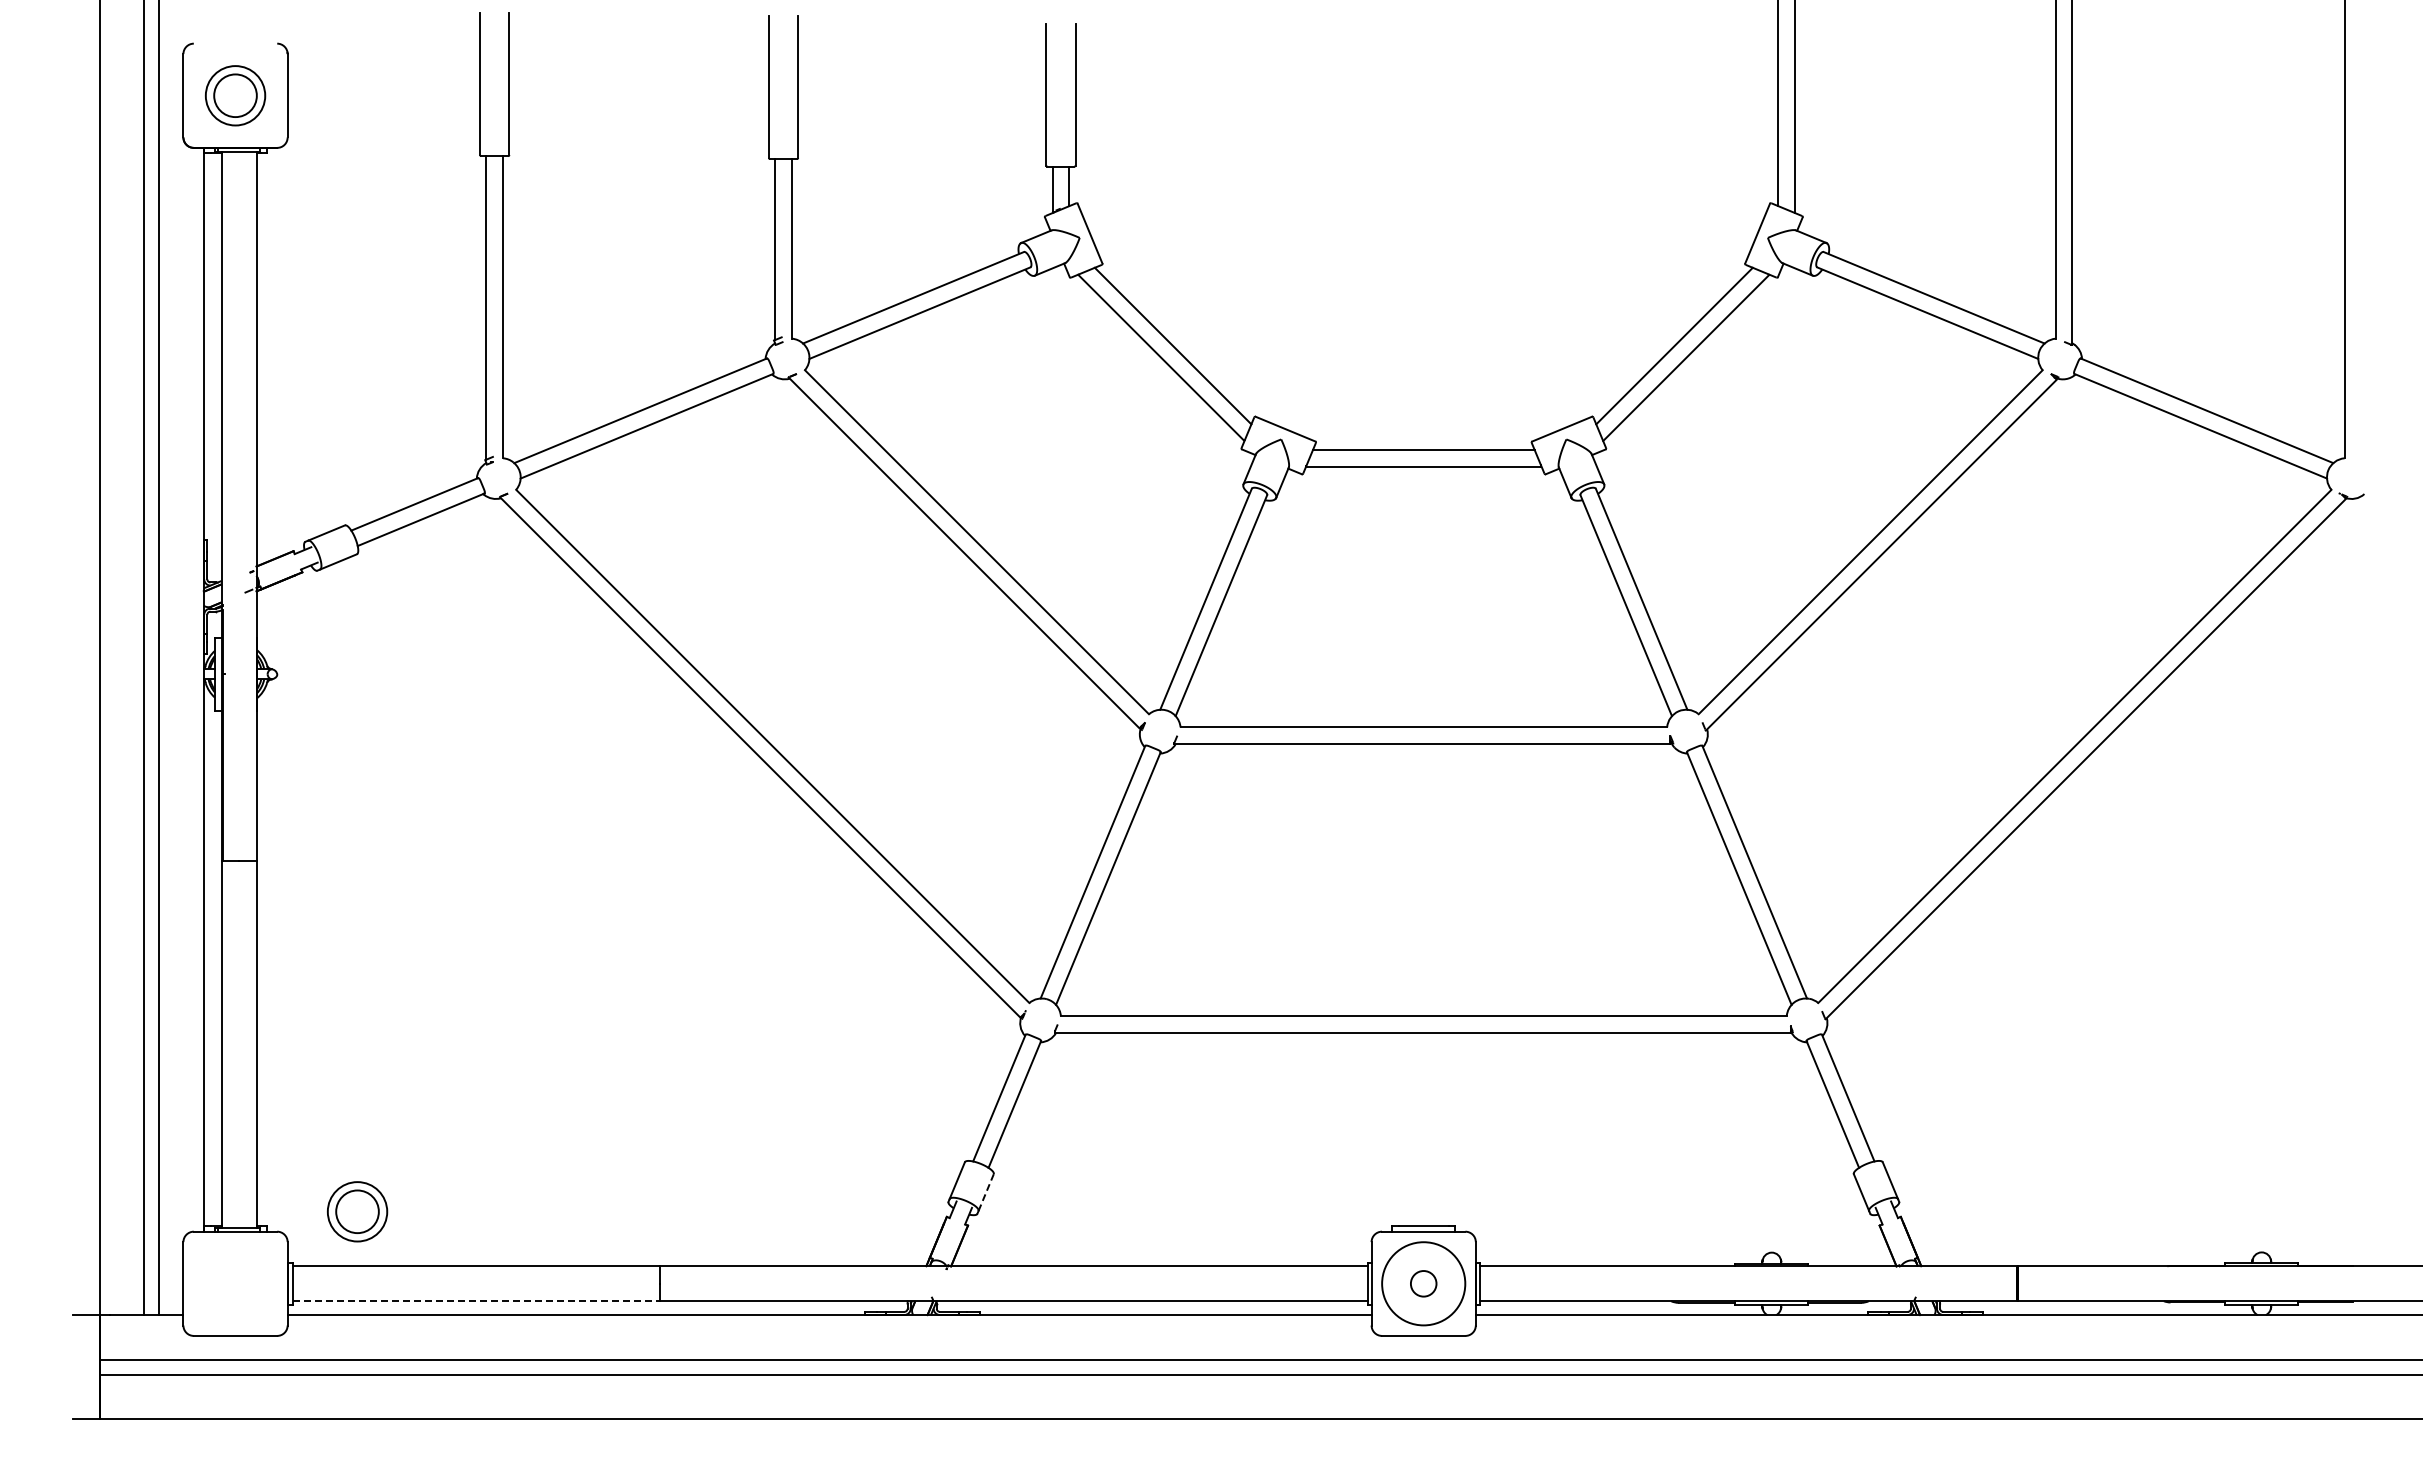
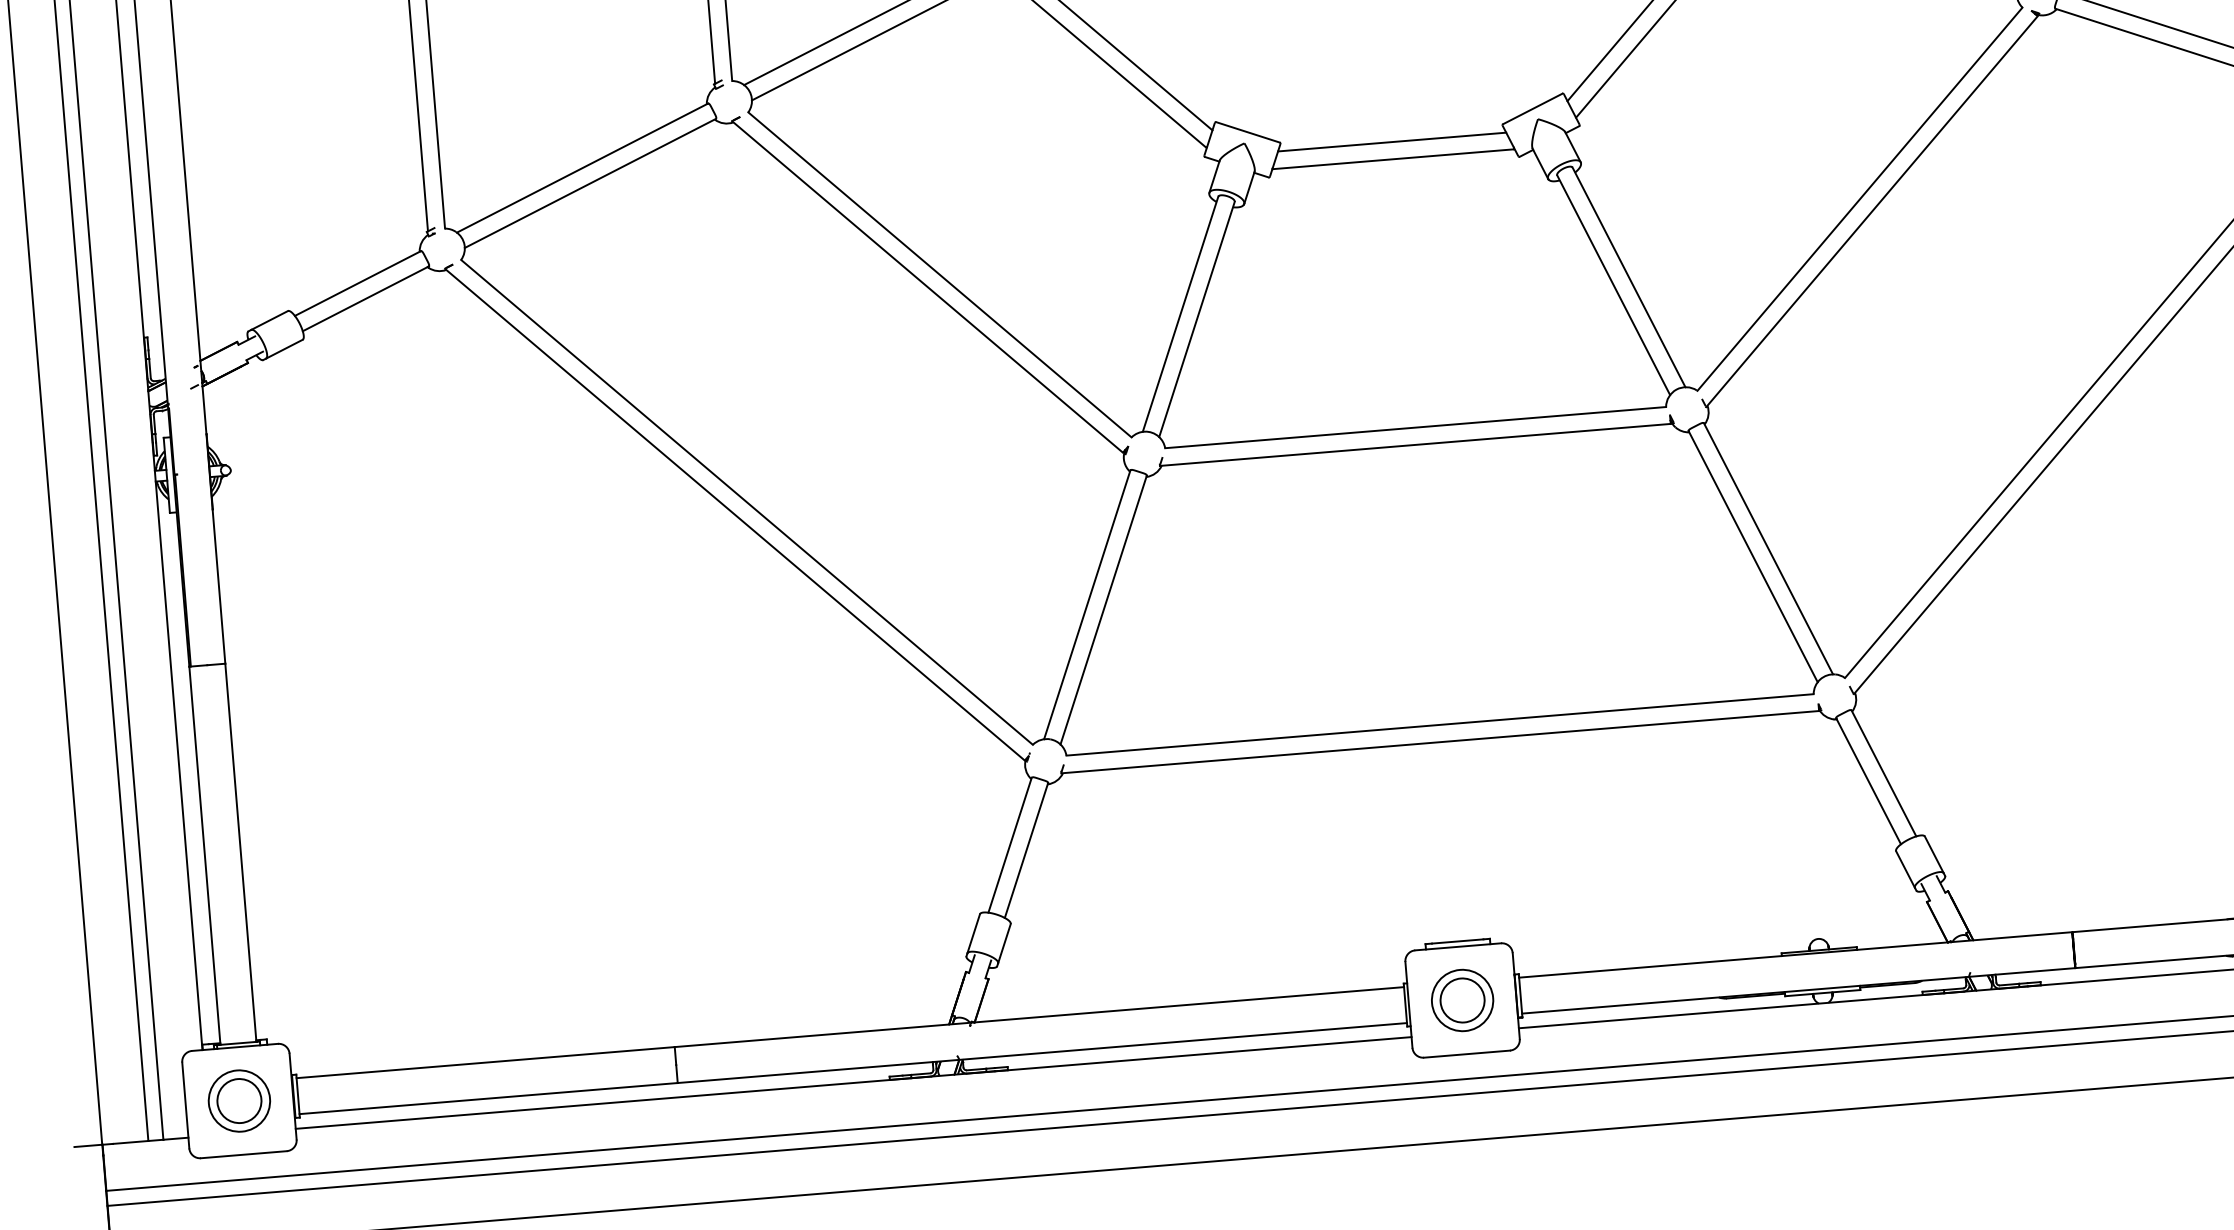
line: (986, 1192) -> (1004, 943), dashed -> solid
part: (357, 1211) -> (239, 1100), moved
circle: (1423, 1283) -> (1462, 1000), size x0.71
circle: (1423, 1283) -> (1462, 1000), size x1.67
line: (476, 1301) -> (489, 1098), dashed -> solid

